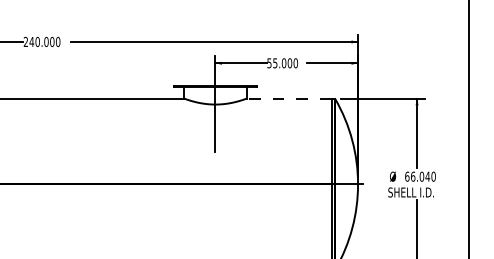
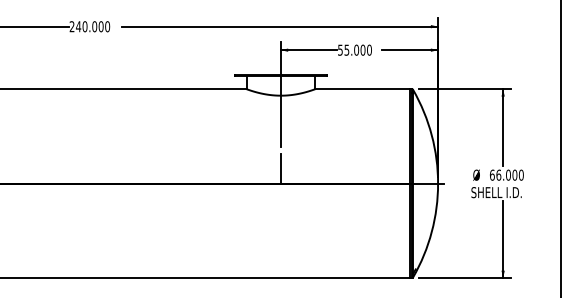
line: (288, 98) -> (361, 89), dashed -> solid
line: (215, 170) -> (280, 168), added
text: (427, 176) -> (514, 174), 66.040 -> 66.000

